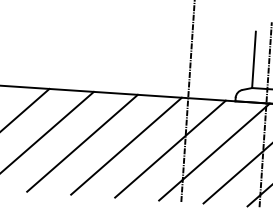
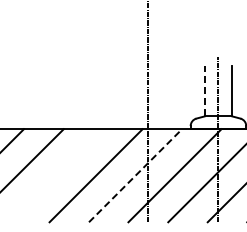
line: (253, 59) -> (204, 90), solid -> dashed
line: (82, 143) -> (56, 175), removed
line: (170, 148) -> (135, 175), solid -> dashed

